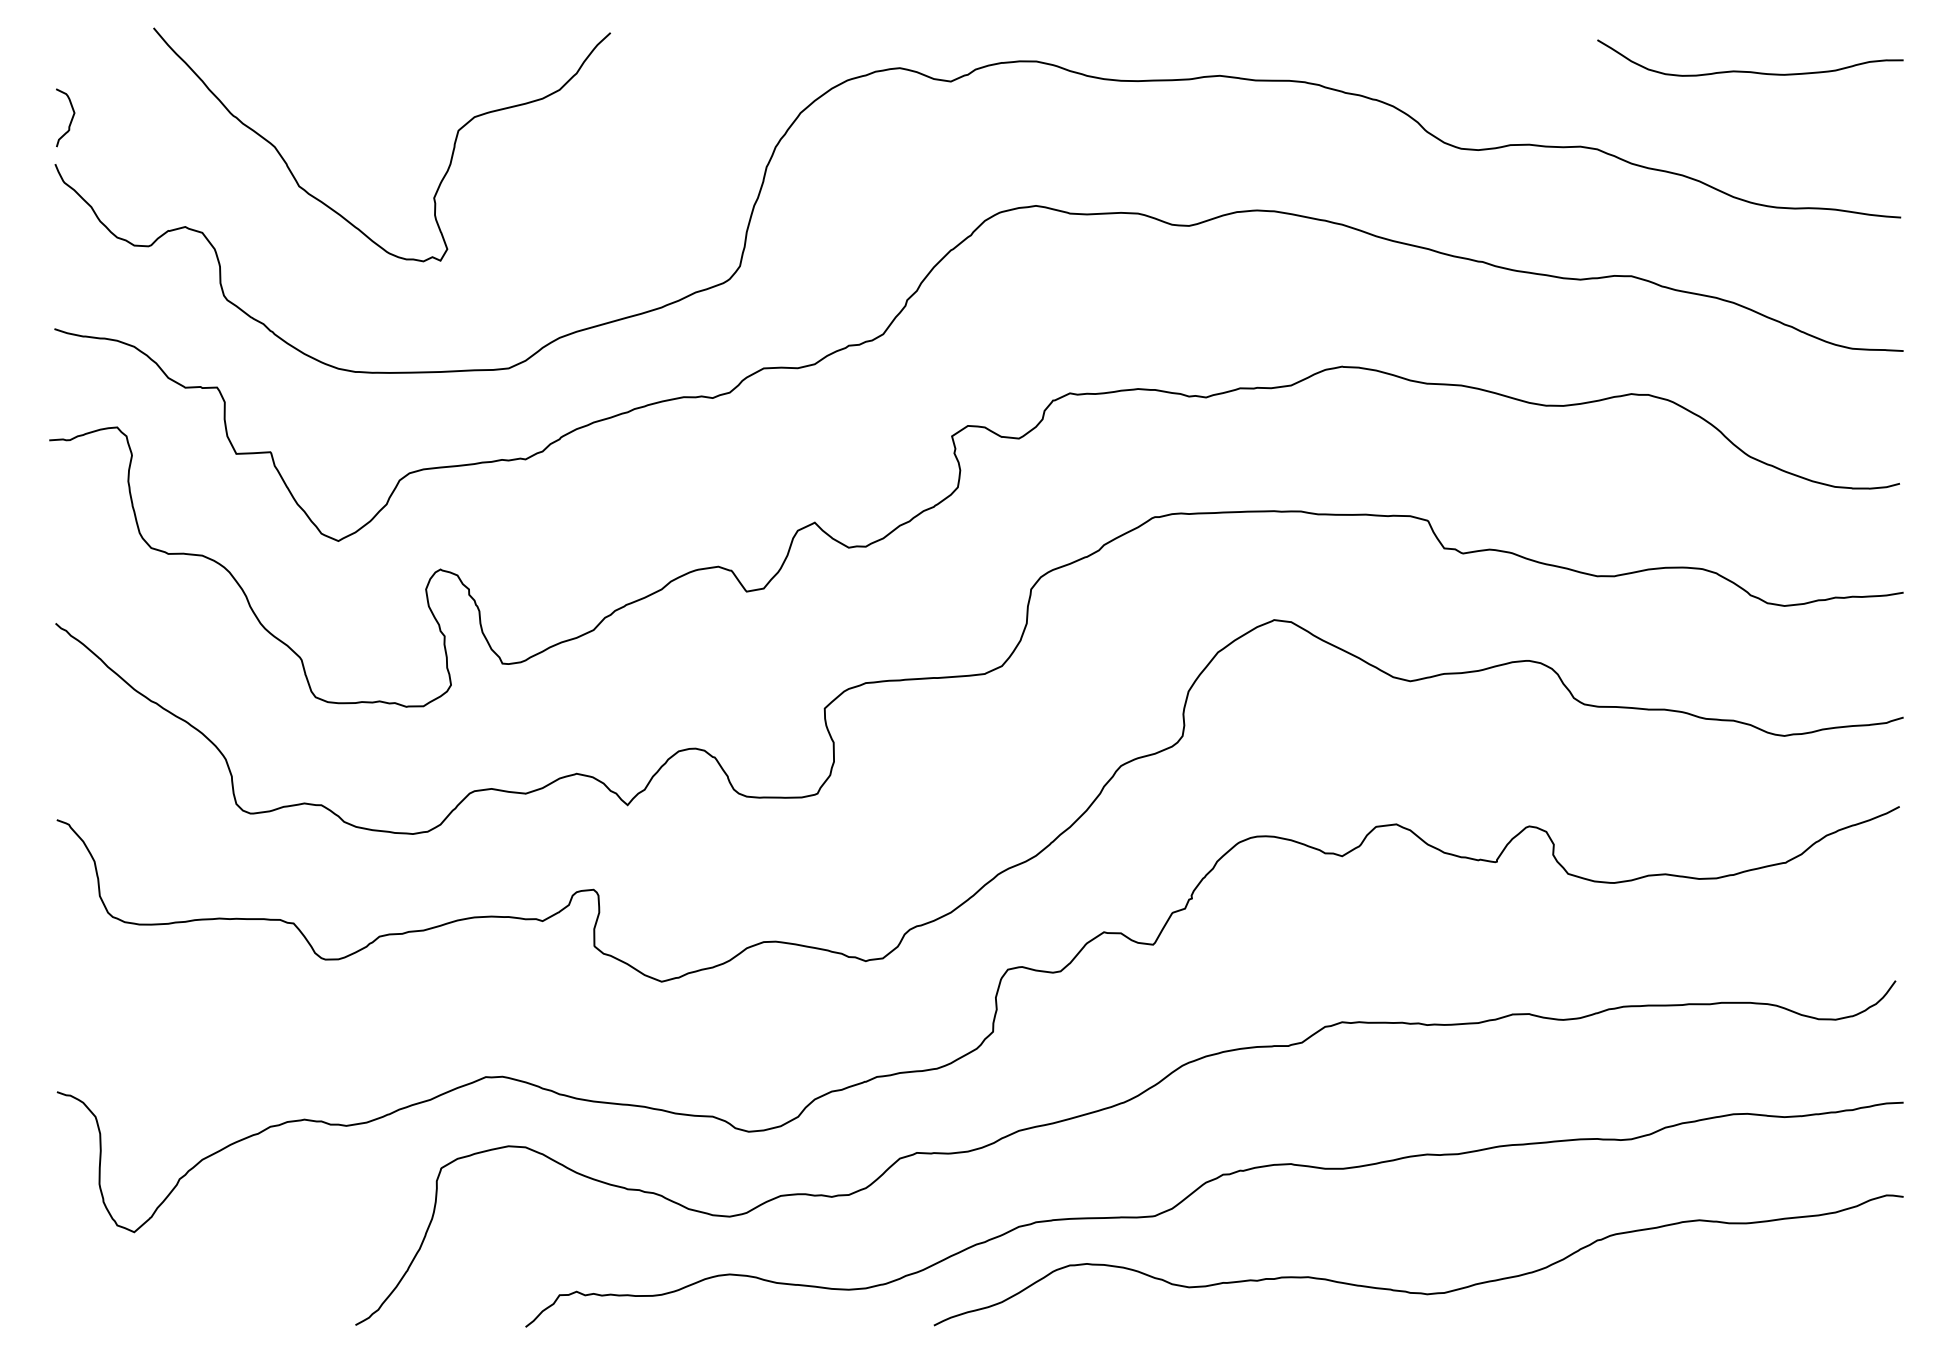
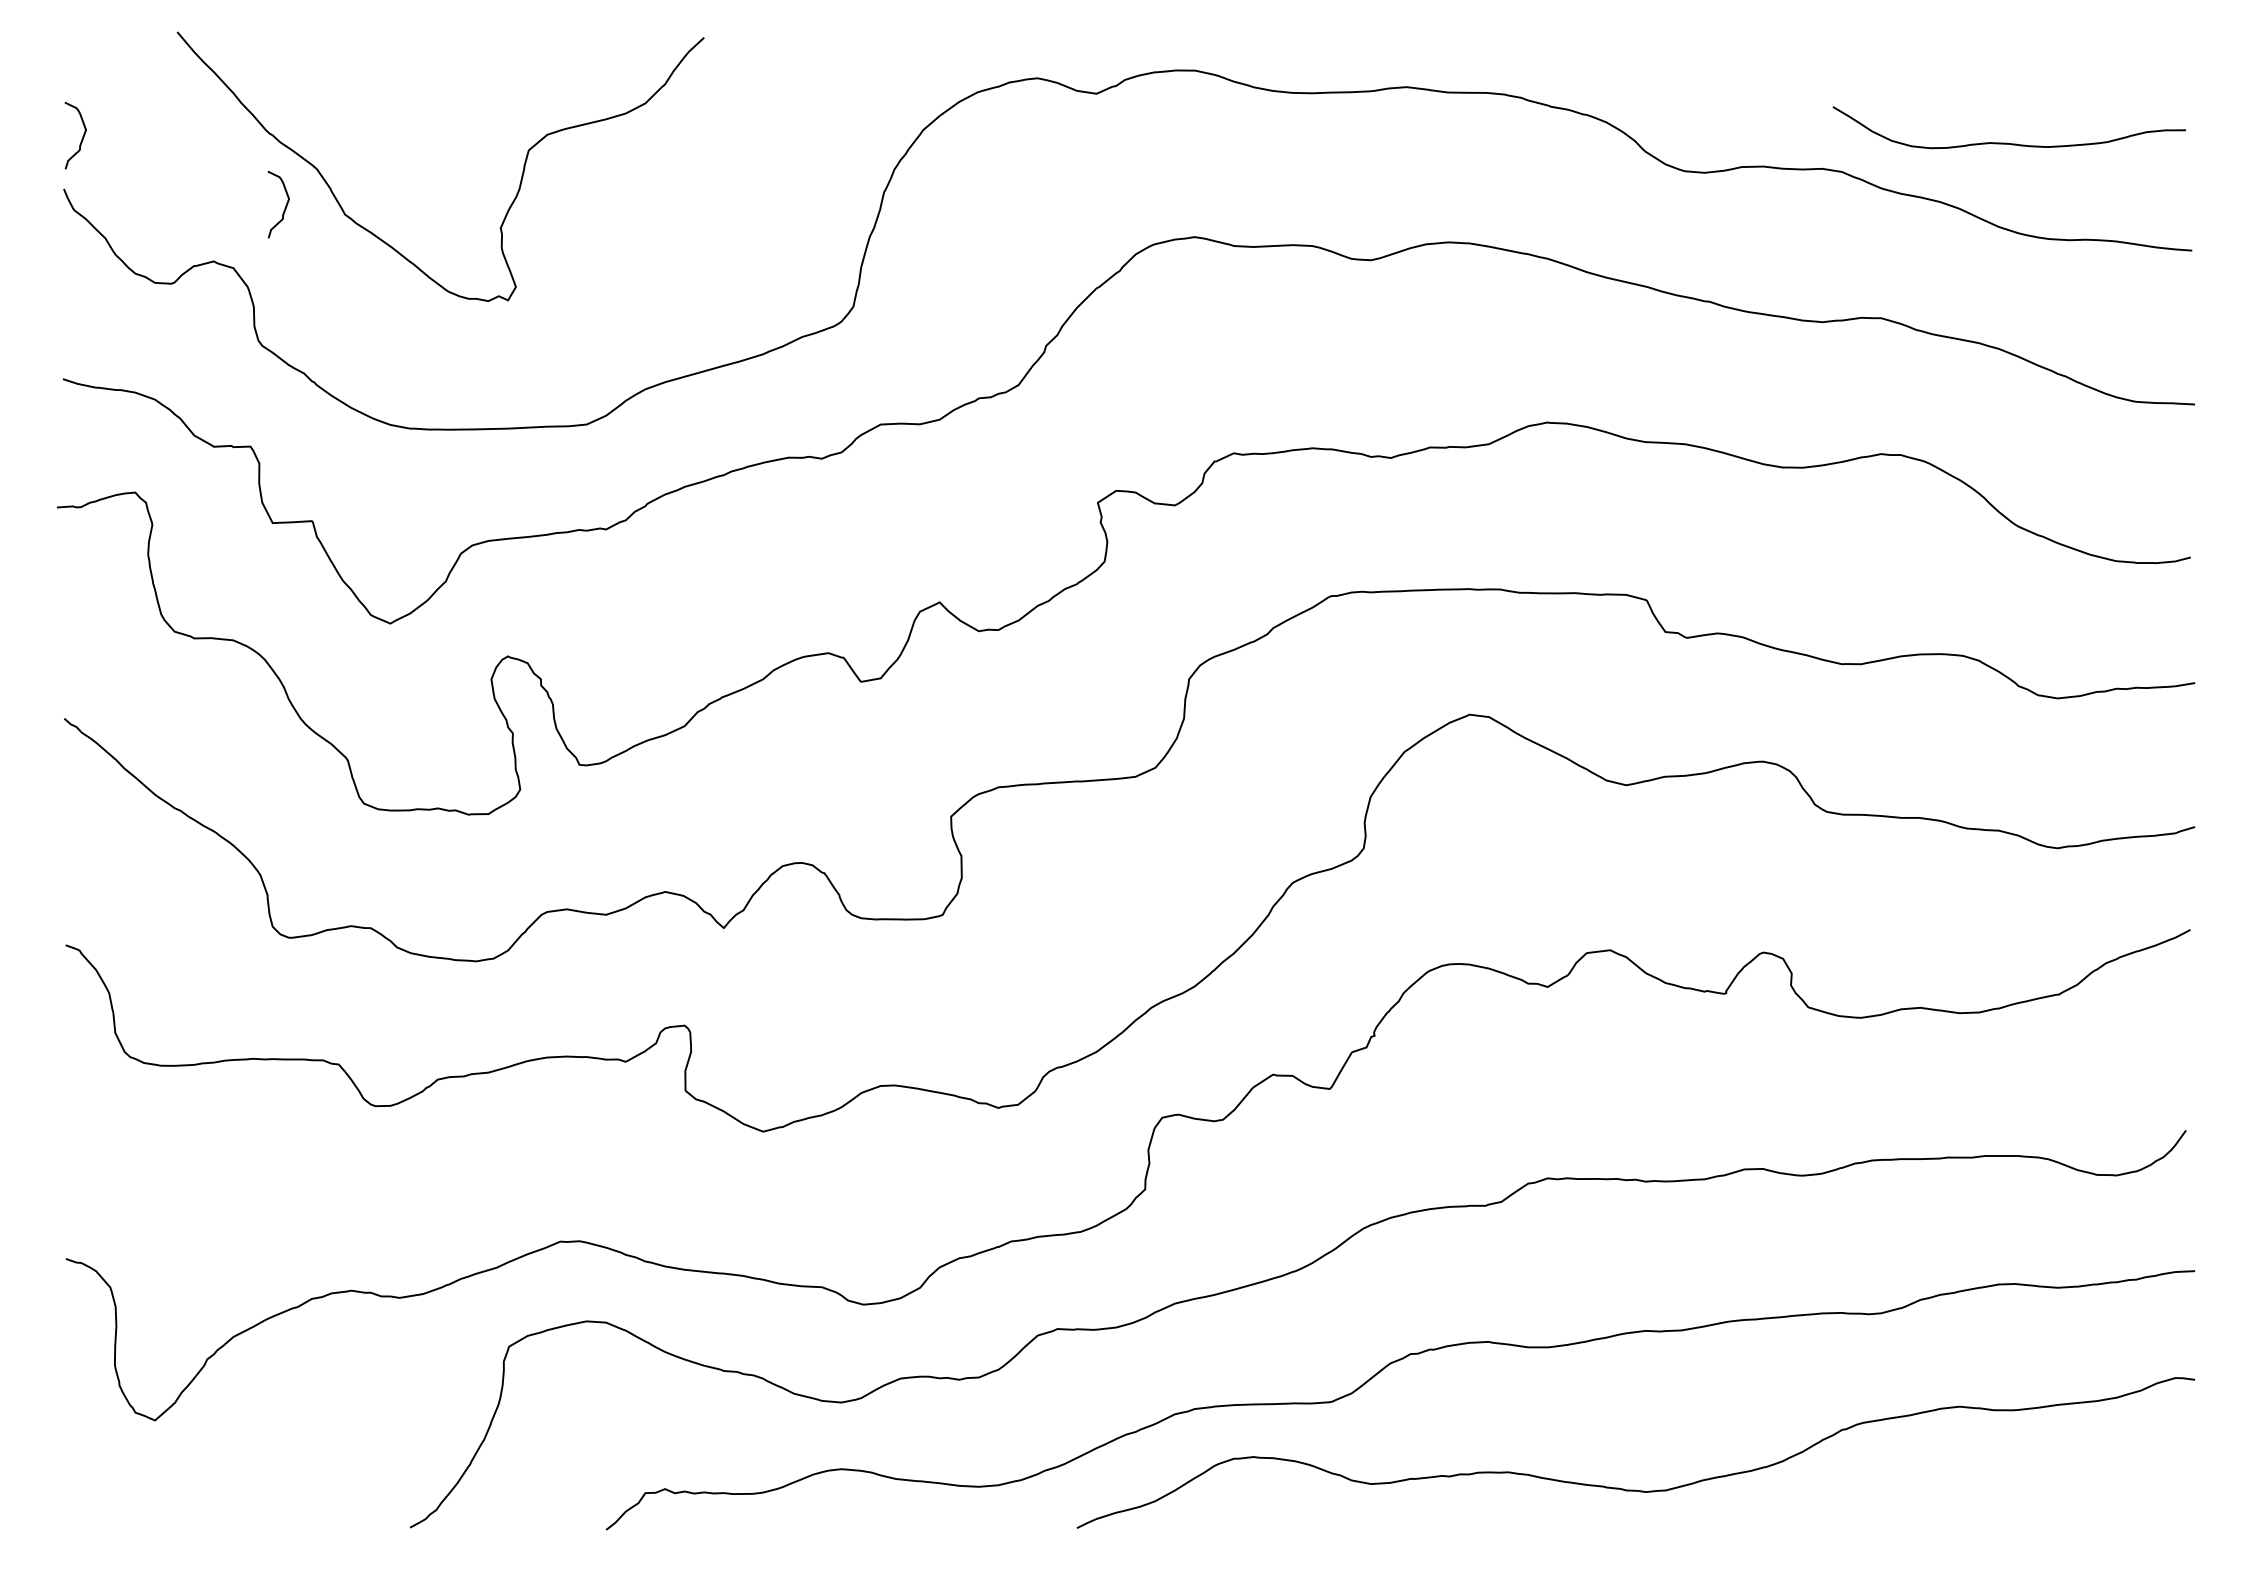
curve: (1748, 70) -> (2007, 142), moved
curve: (247, 178) -> (285, 205), added

